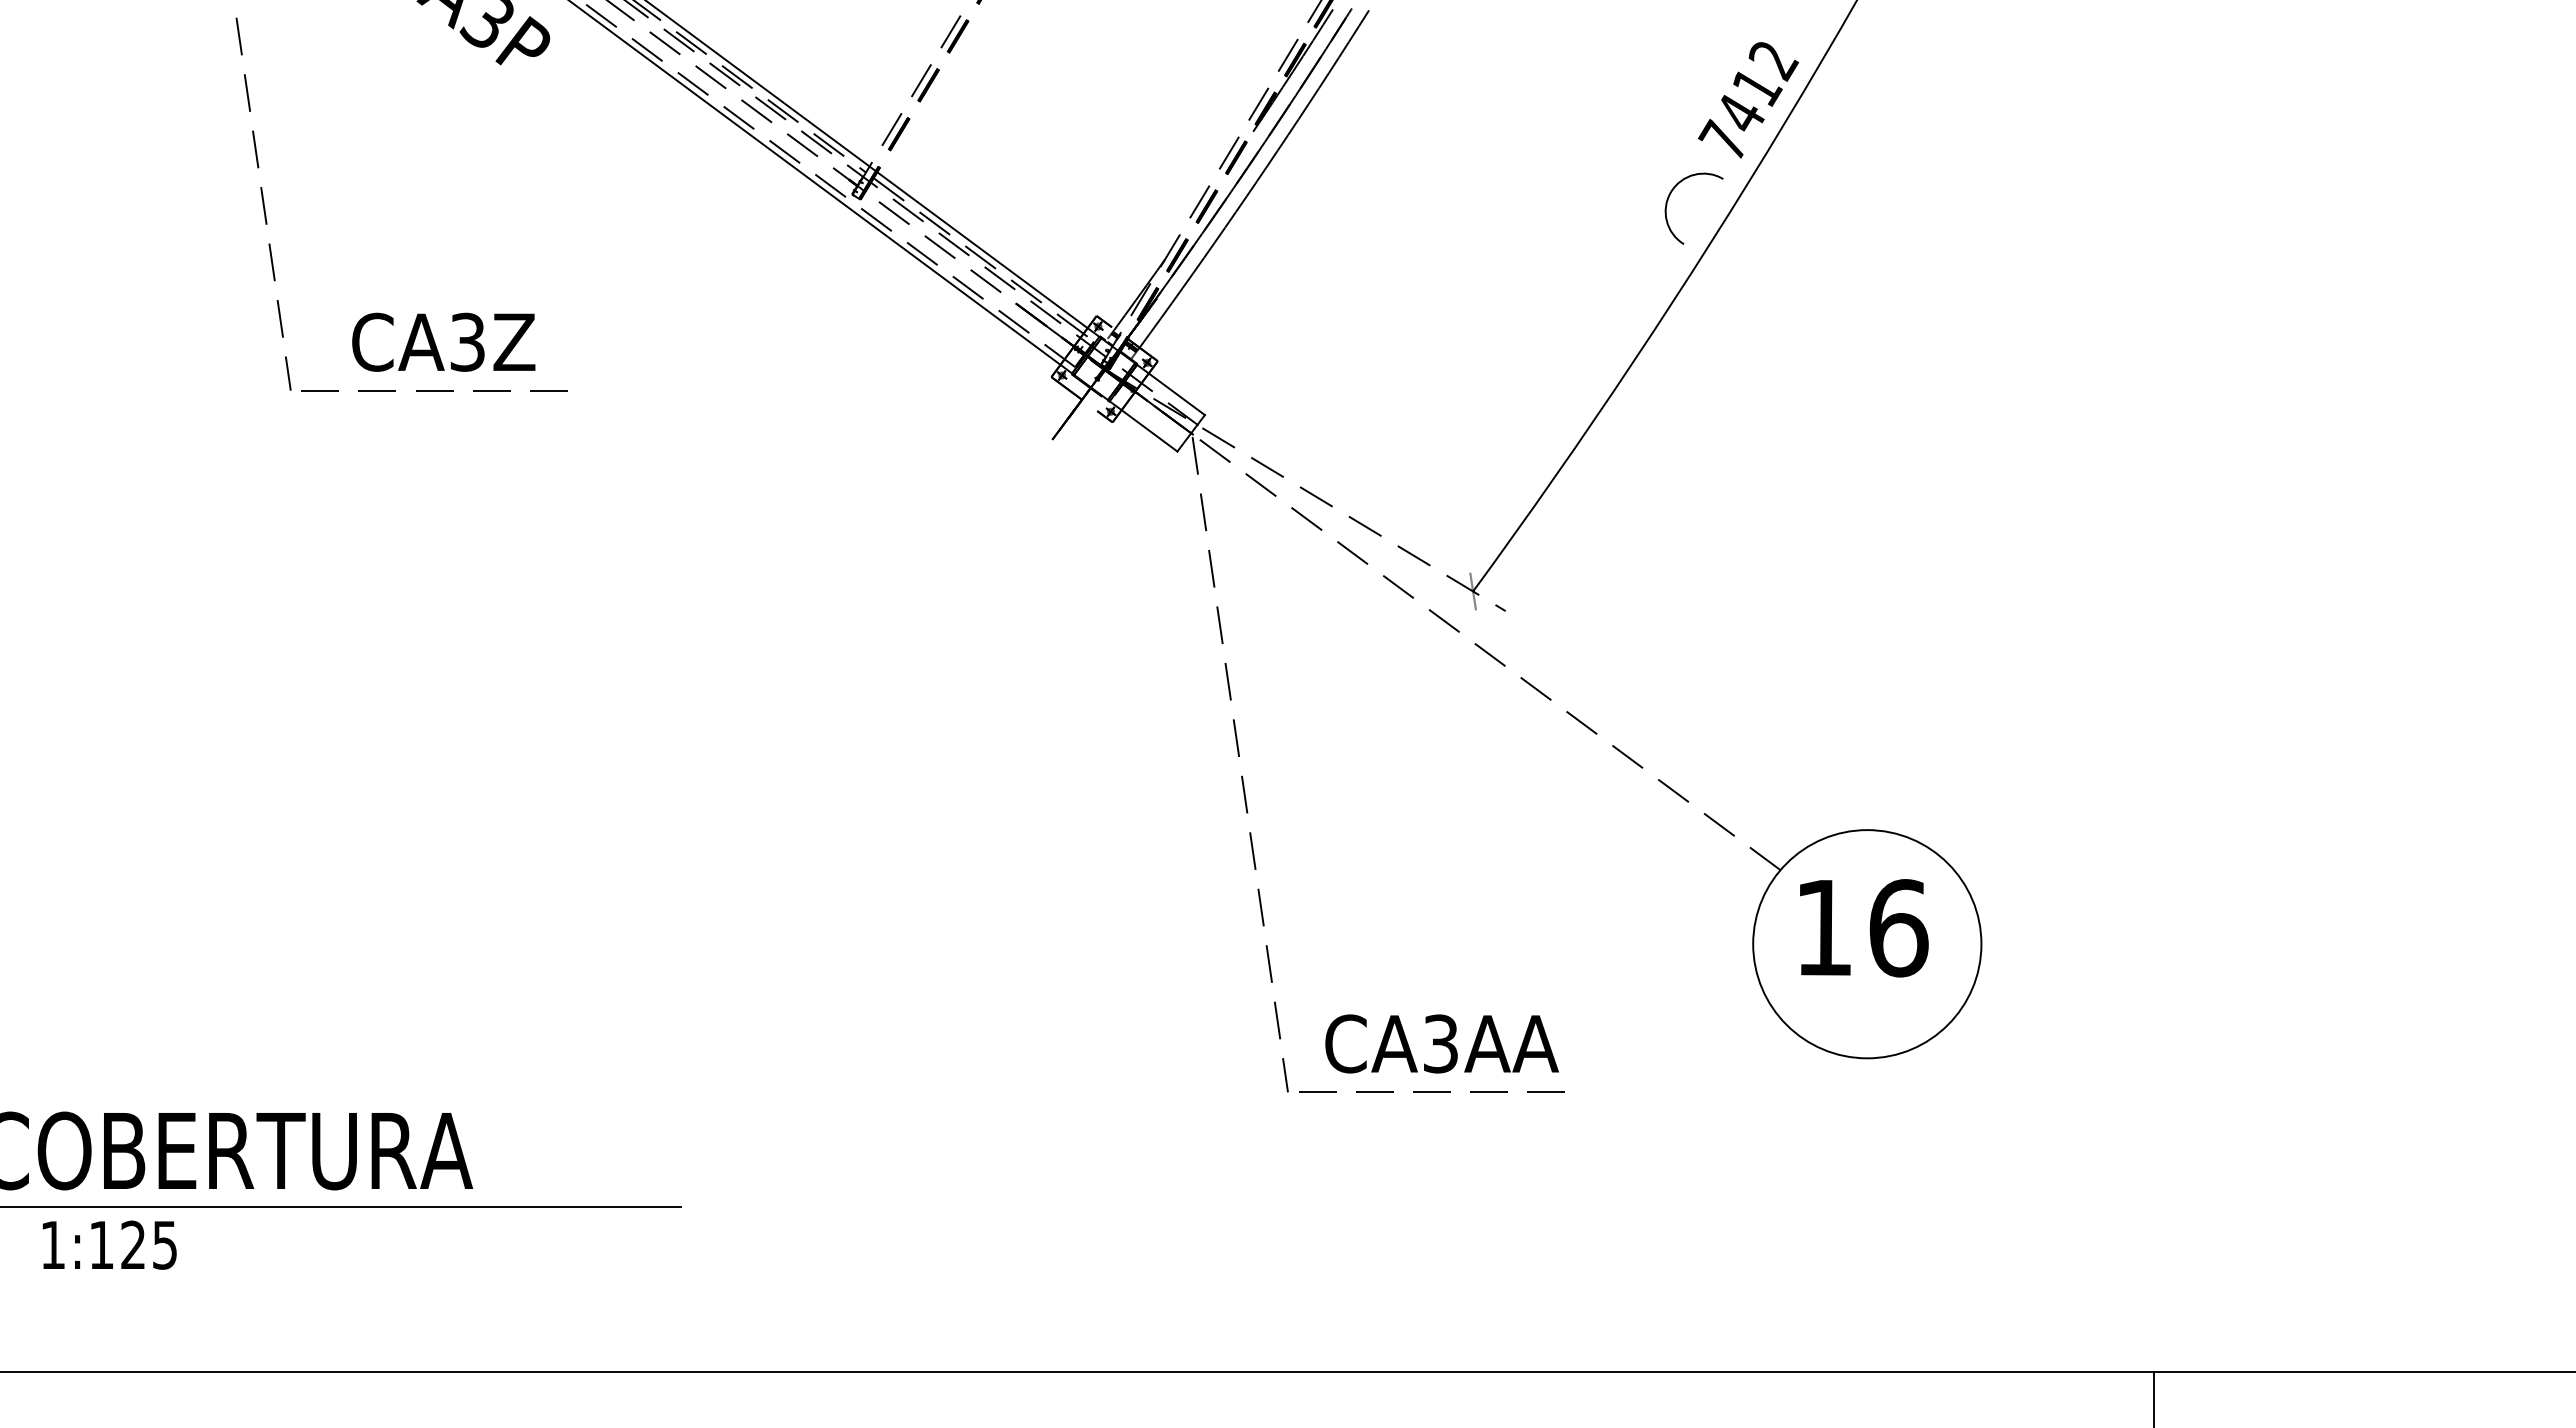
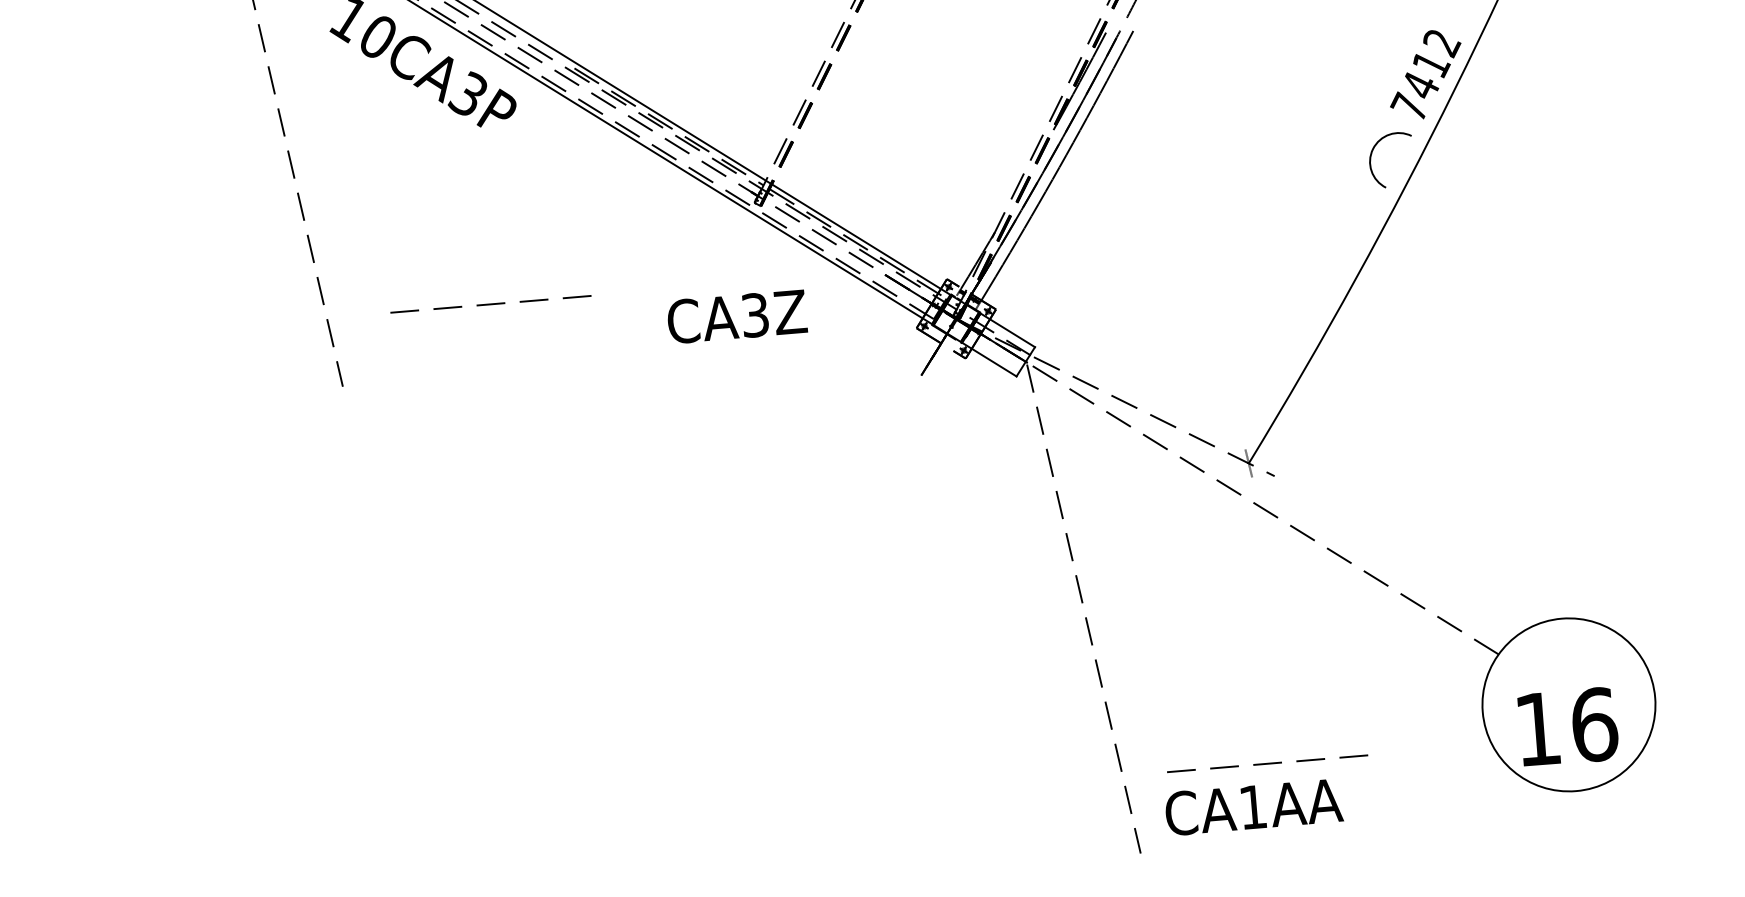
text: (443, 341) -> (736, 316), moved
line: (434, 390) -> (490, 304), moved
text: (1864, 928) -> (1568, 727), moved
text: (1440, 1043) -> (1252, 806), CA3AA -> CA1AA
line: (1431, 1091) -> (1267, 763), moved

